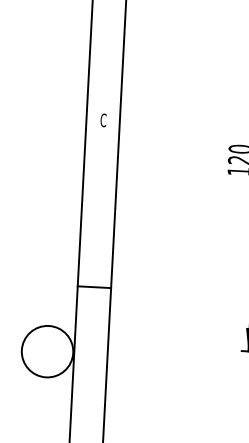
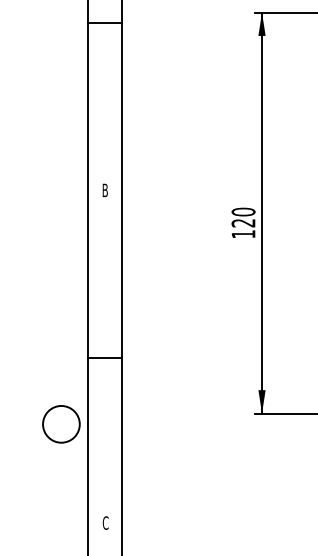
text: (103, 120) -> (105, 190), C -> B
circle: (47, 350) -> (61, 423), size x0.71

